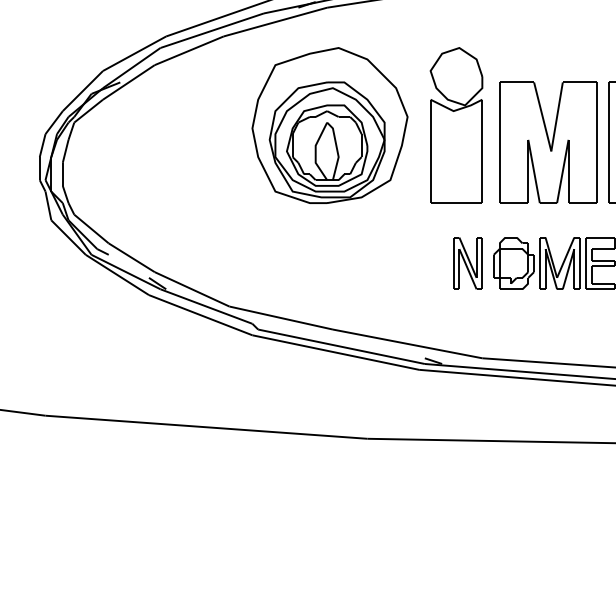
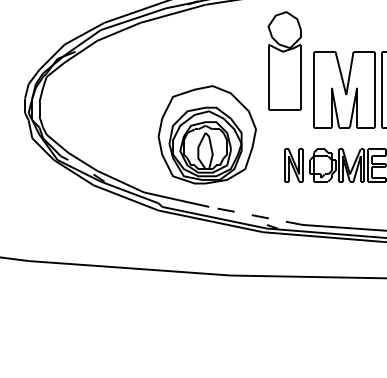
part: (328, 125) -> (206, 134), moved
part: (456, 125) -> (284, 60), moved
line: (408, 343) -> (256, 215), solid -> dashed

